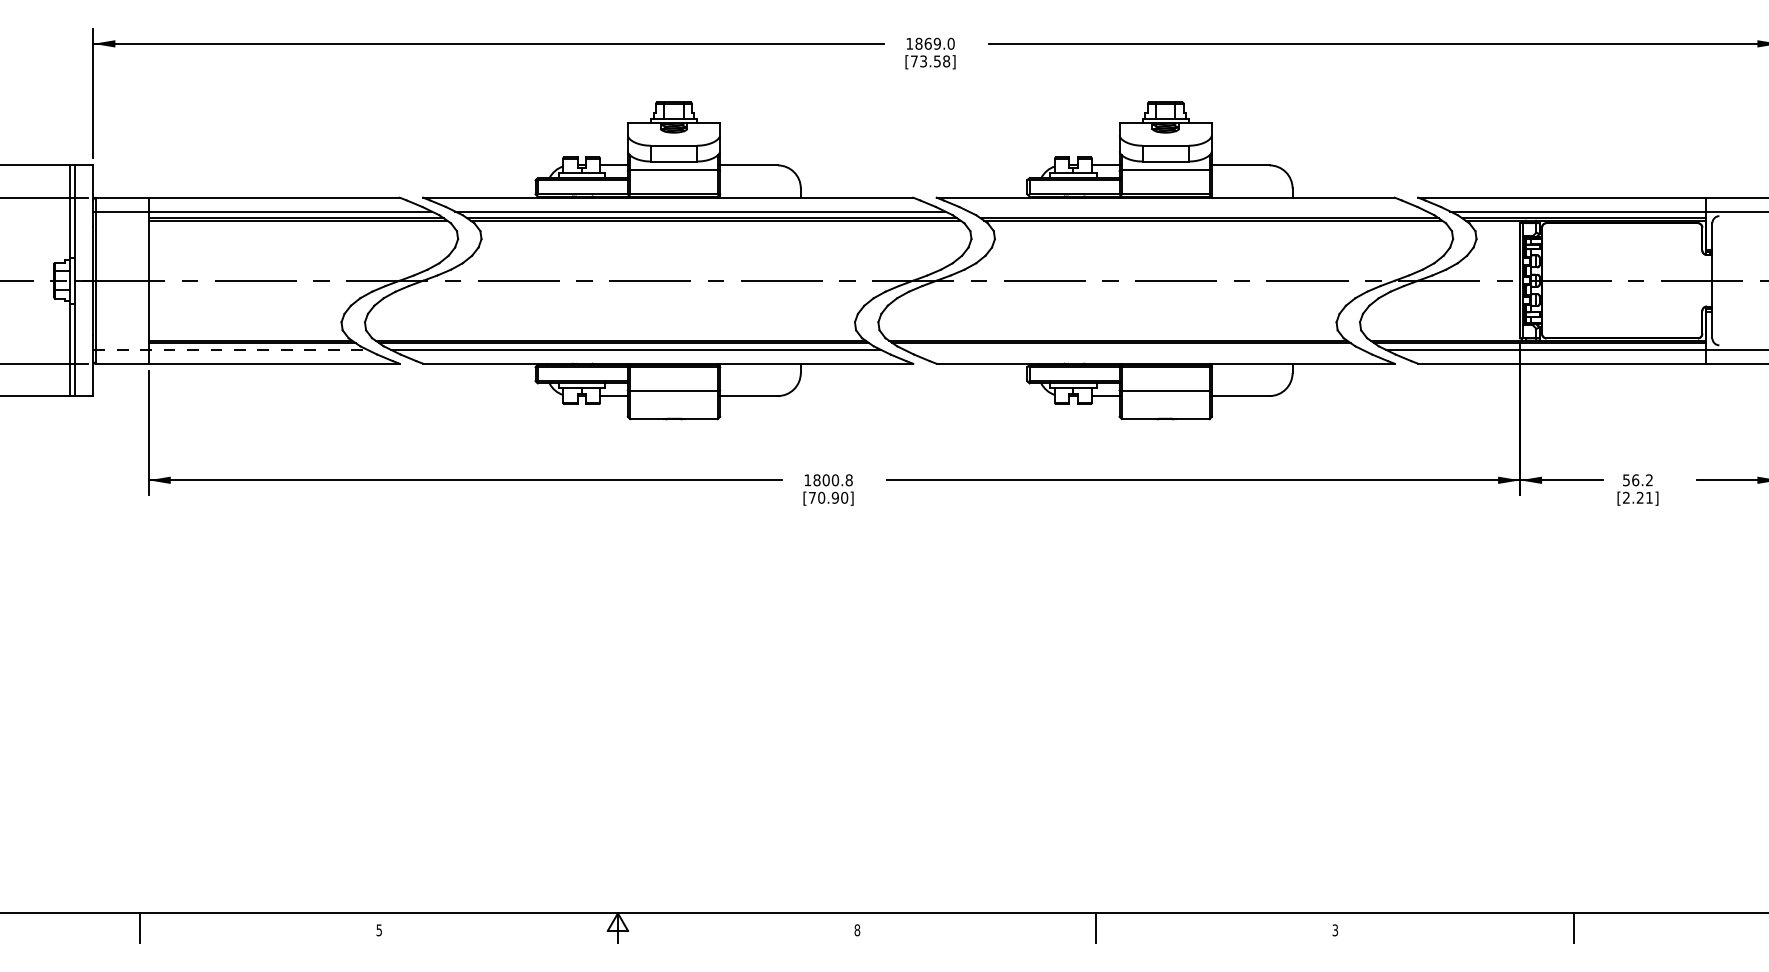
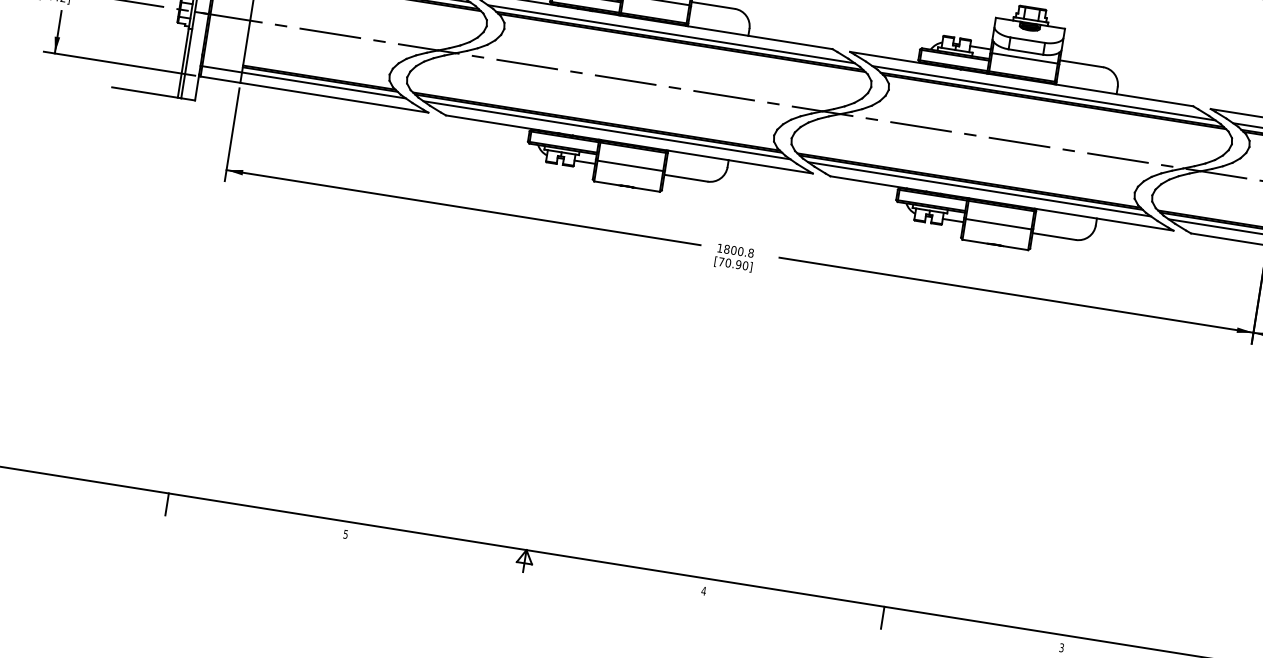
line: (1197, 211) -> (1043, 93), added
line: (231, 349) -> (304, 81), dashed -> solid
line: (1133, 349) -> (979, 188), added
text: (857, 930) -> (703, 591), 8 -> 4

